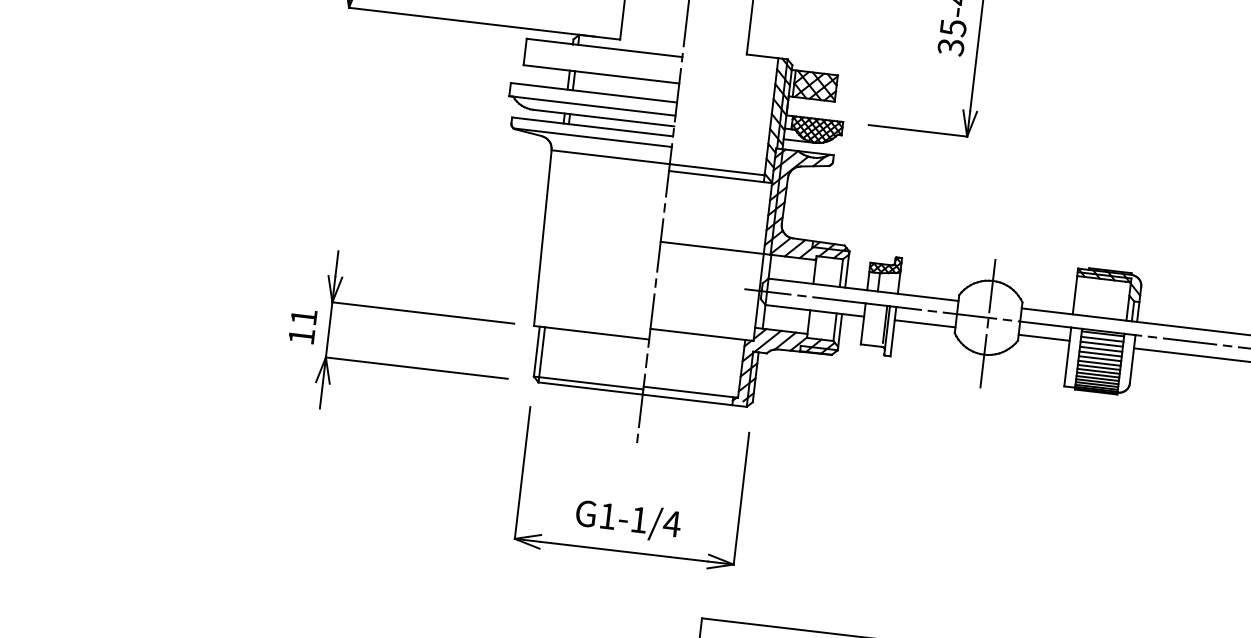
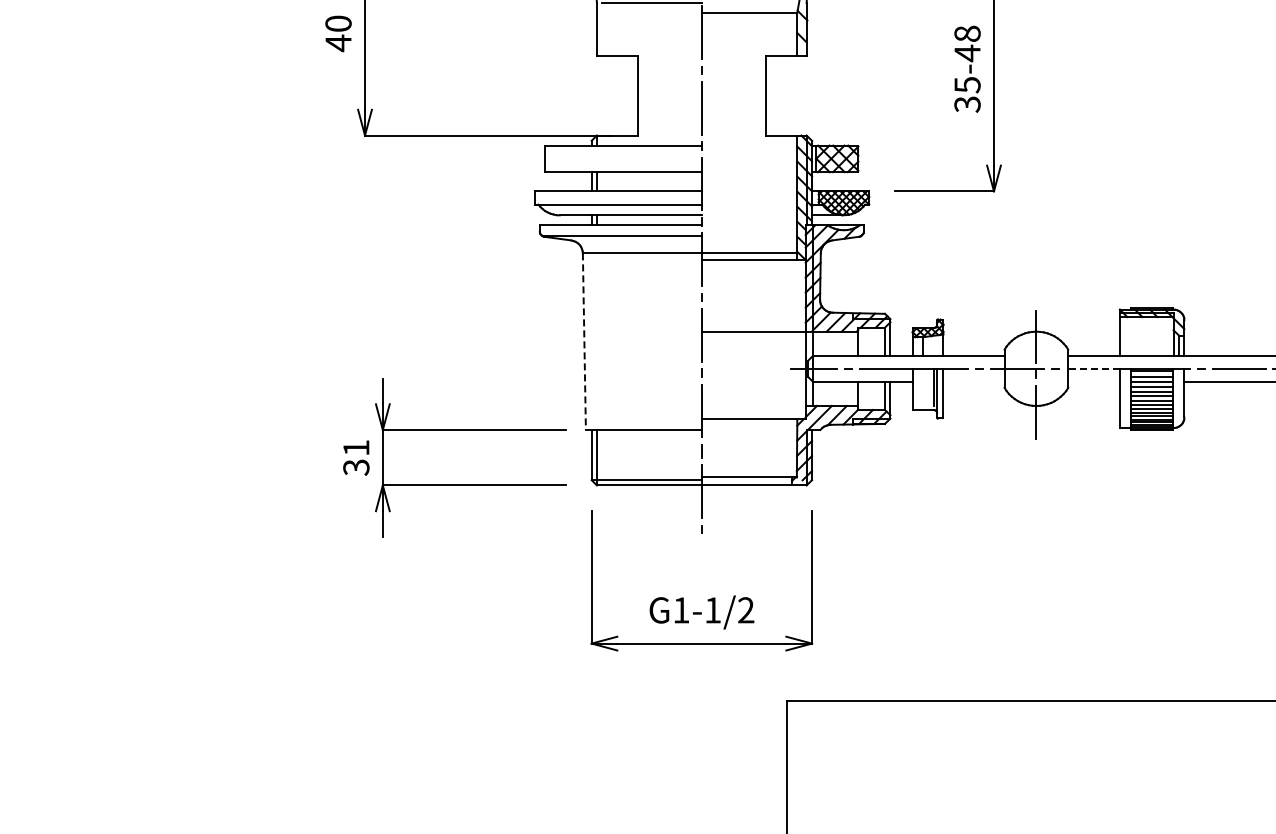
line: (542, 238) -> (584, 342), solid -> dashed
line: (924, 324) -> (973, 382), removed
line: (1044, 324) -> (1092, 368), solid -> dashed
text: (301, 336) -> (356, 467), 11 -> 31
line: (1043, 338) -> (1093, 382), removed
text: (671, 523) -> (745, 610), G1-1/4 -> G1-1/2

